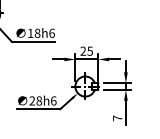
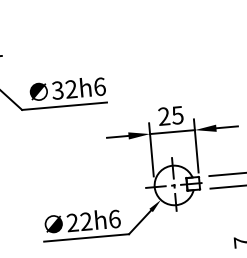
text: (33, 33) -> (63, 90), 18h6 -> 32h6
text: (39, 100) -> (86, 220), 28h6 -> 22h6

